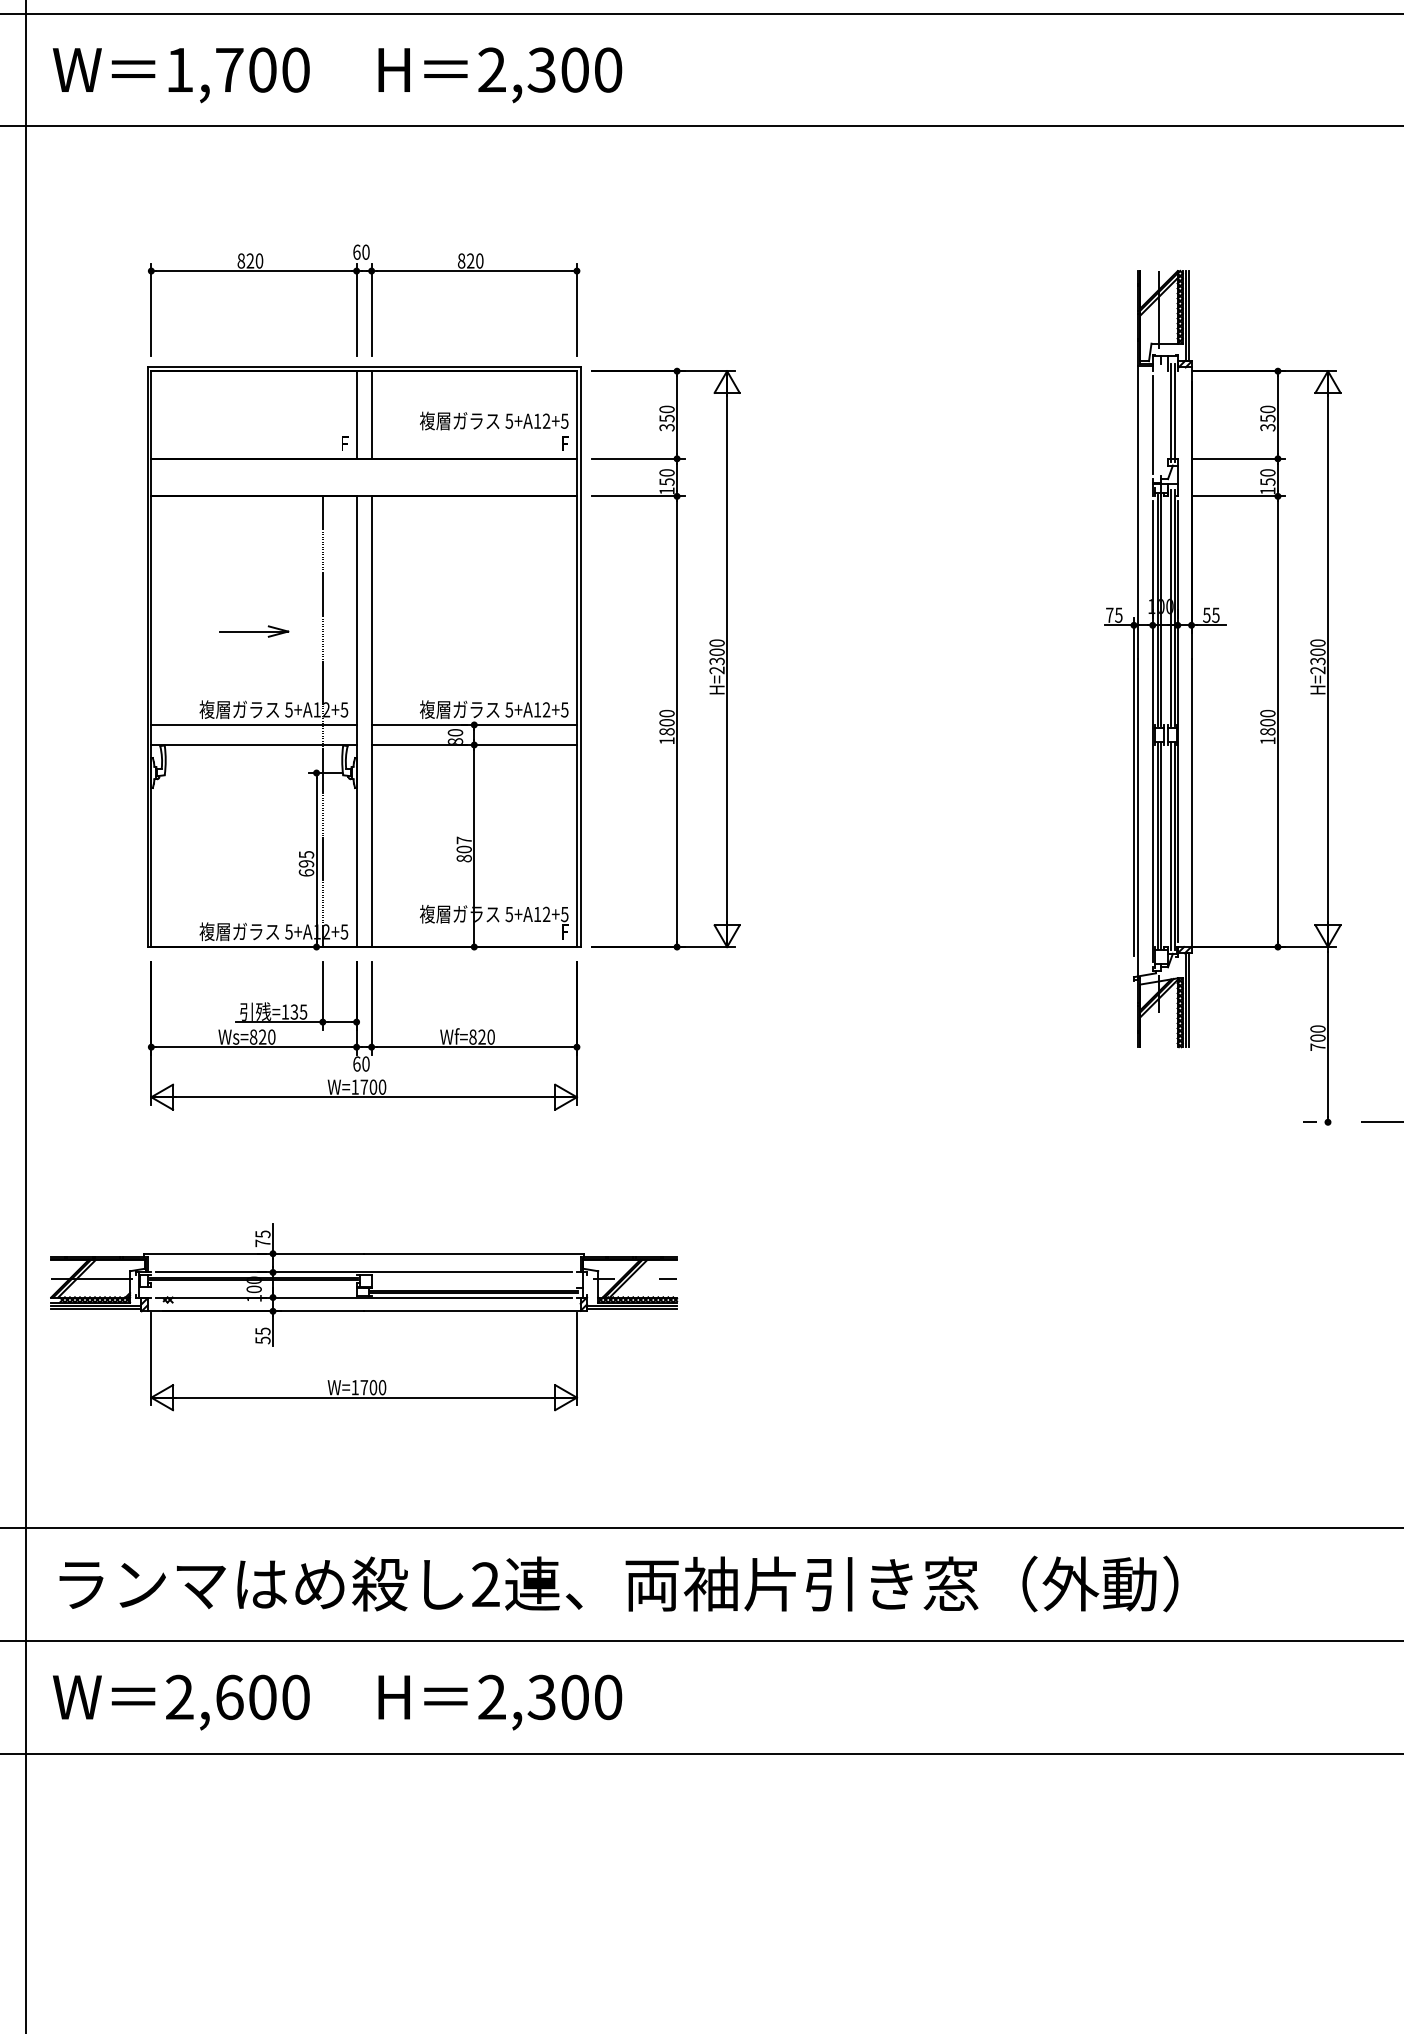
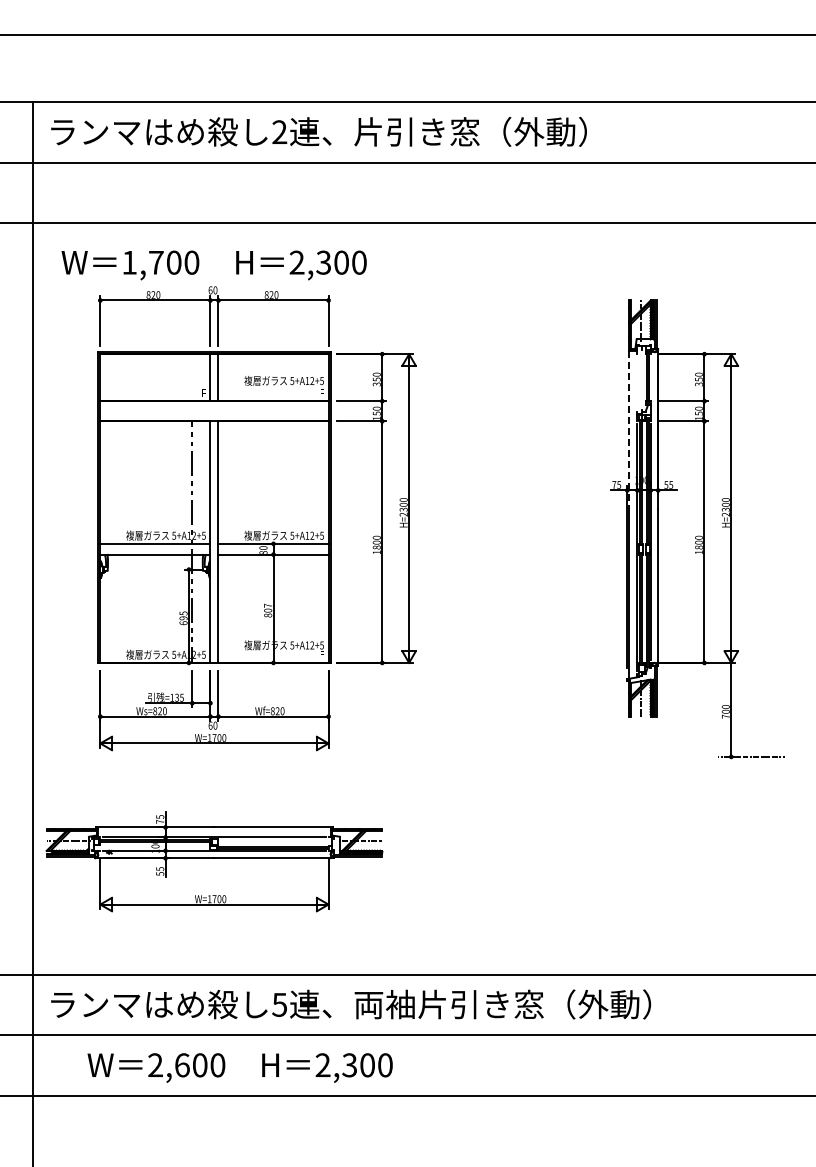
text: (336, 75) -> (213, 265), moved
line: (1153, 424) -> (637, 382), removed
line: (1138, 513) -> (629, 430), solid -> dashed
part: (254, 631) -> (155, 493), removed
text: (485, 1584) -> (279, 1004), 2 -> 5
text: (336, 1701) -> (239, 1067), moved

